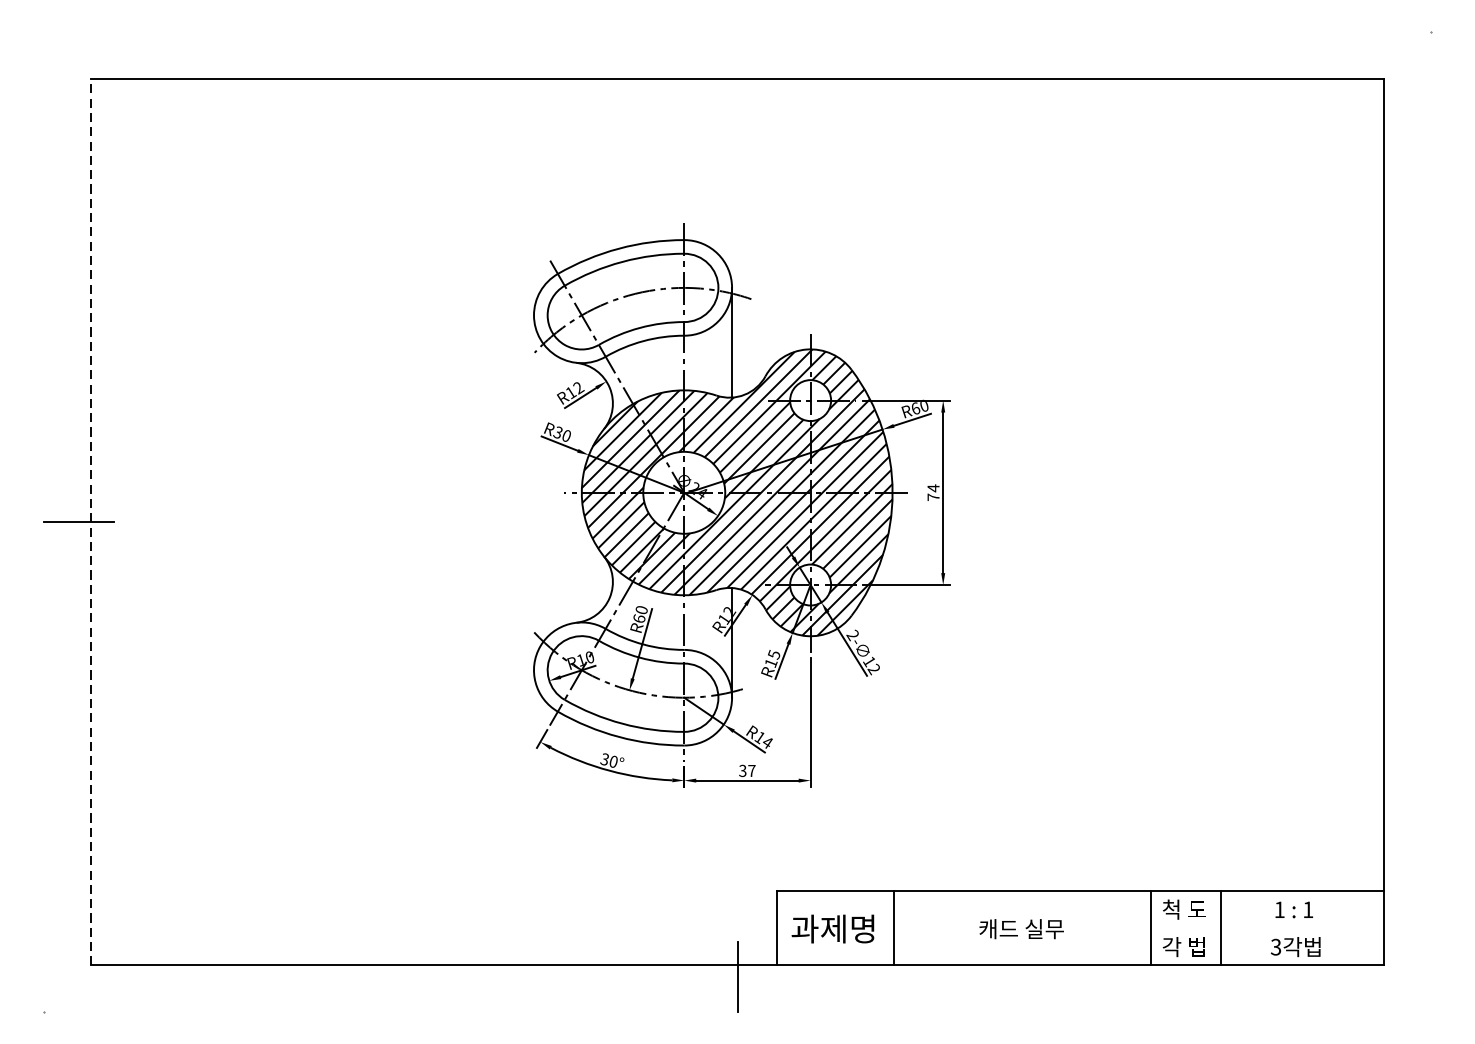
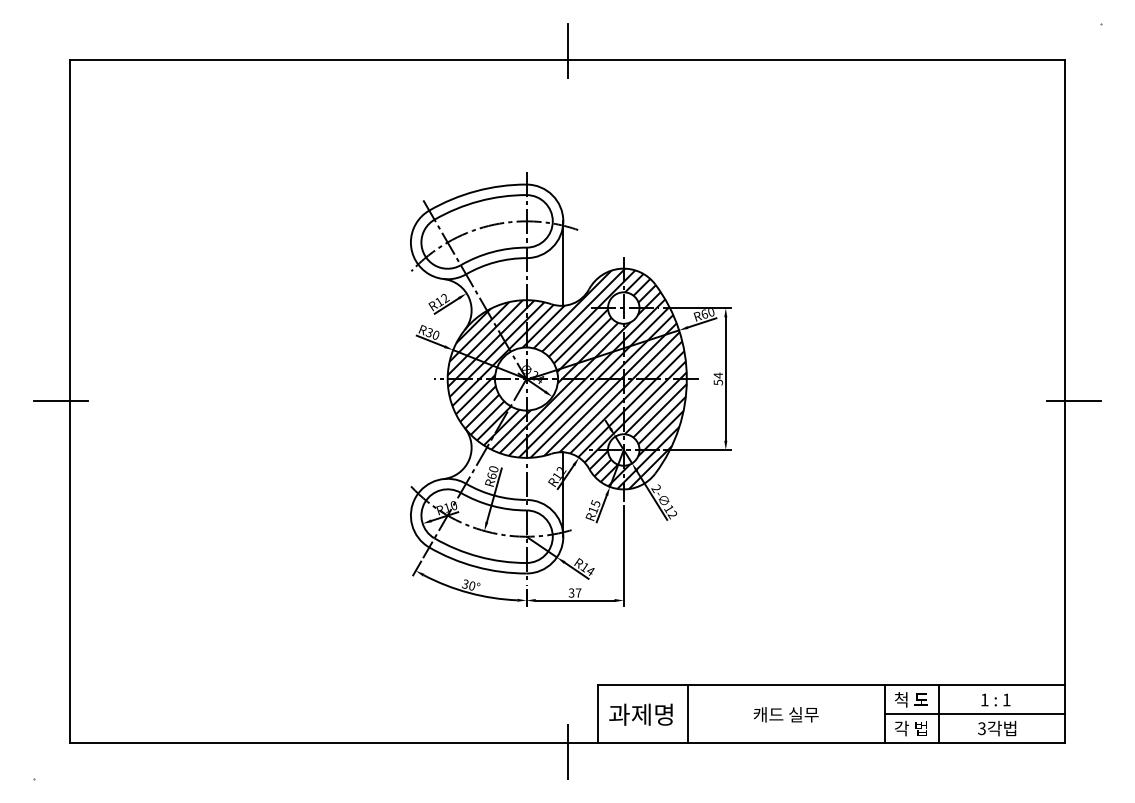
line: (737, 67) -> (567, 51), added
text: (933, 497) -> (718, 382), 74 -> 54
line: (90, 522) -> (69, 401), dashed -> solid
line: (1395, 522) -> (1073, 401), added
line: (1267, 928) -> (975, 714), added

